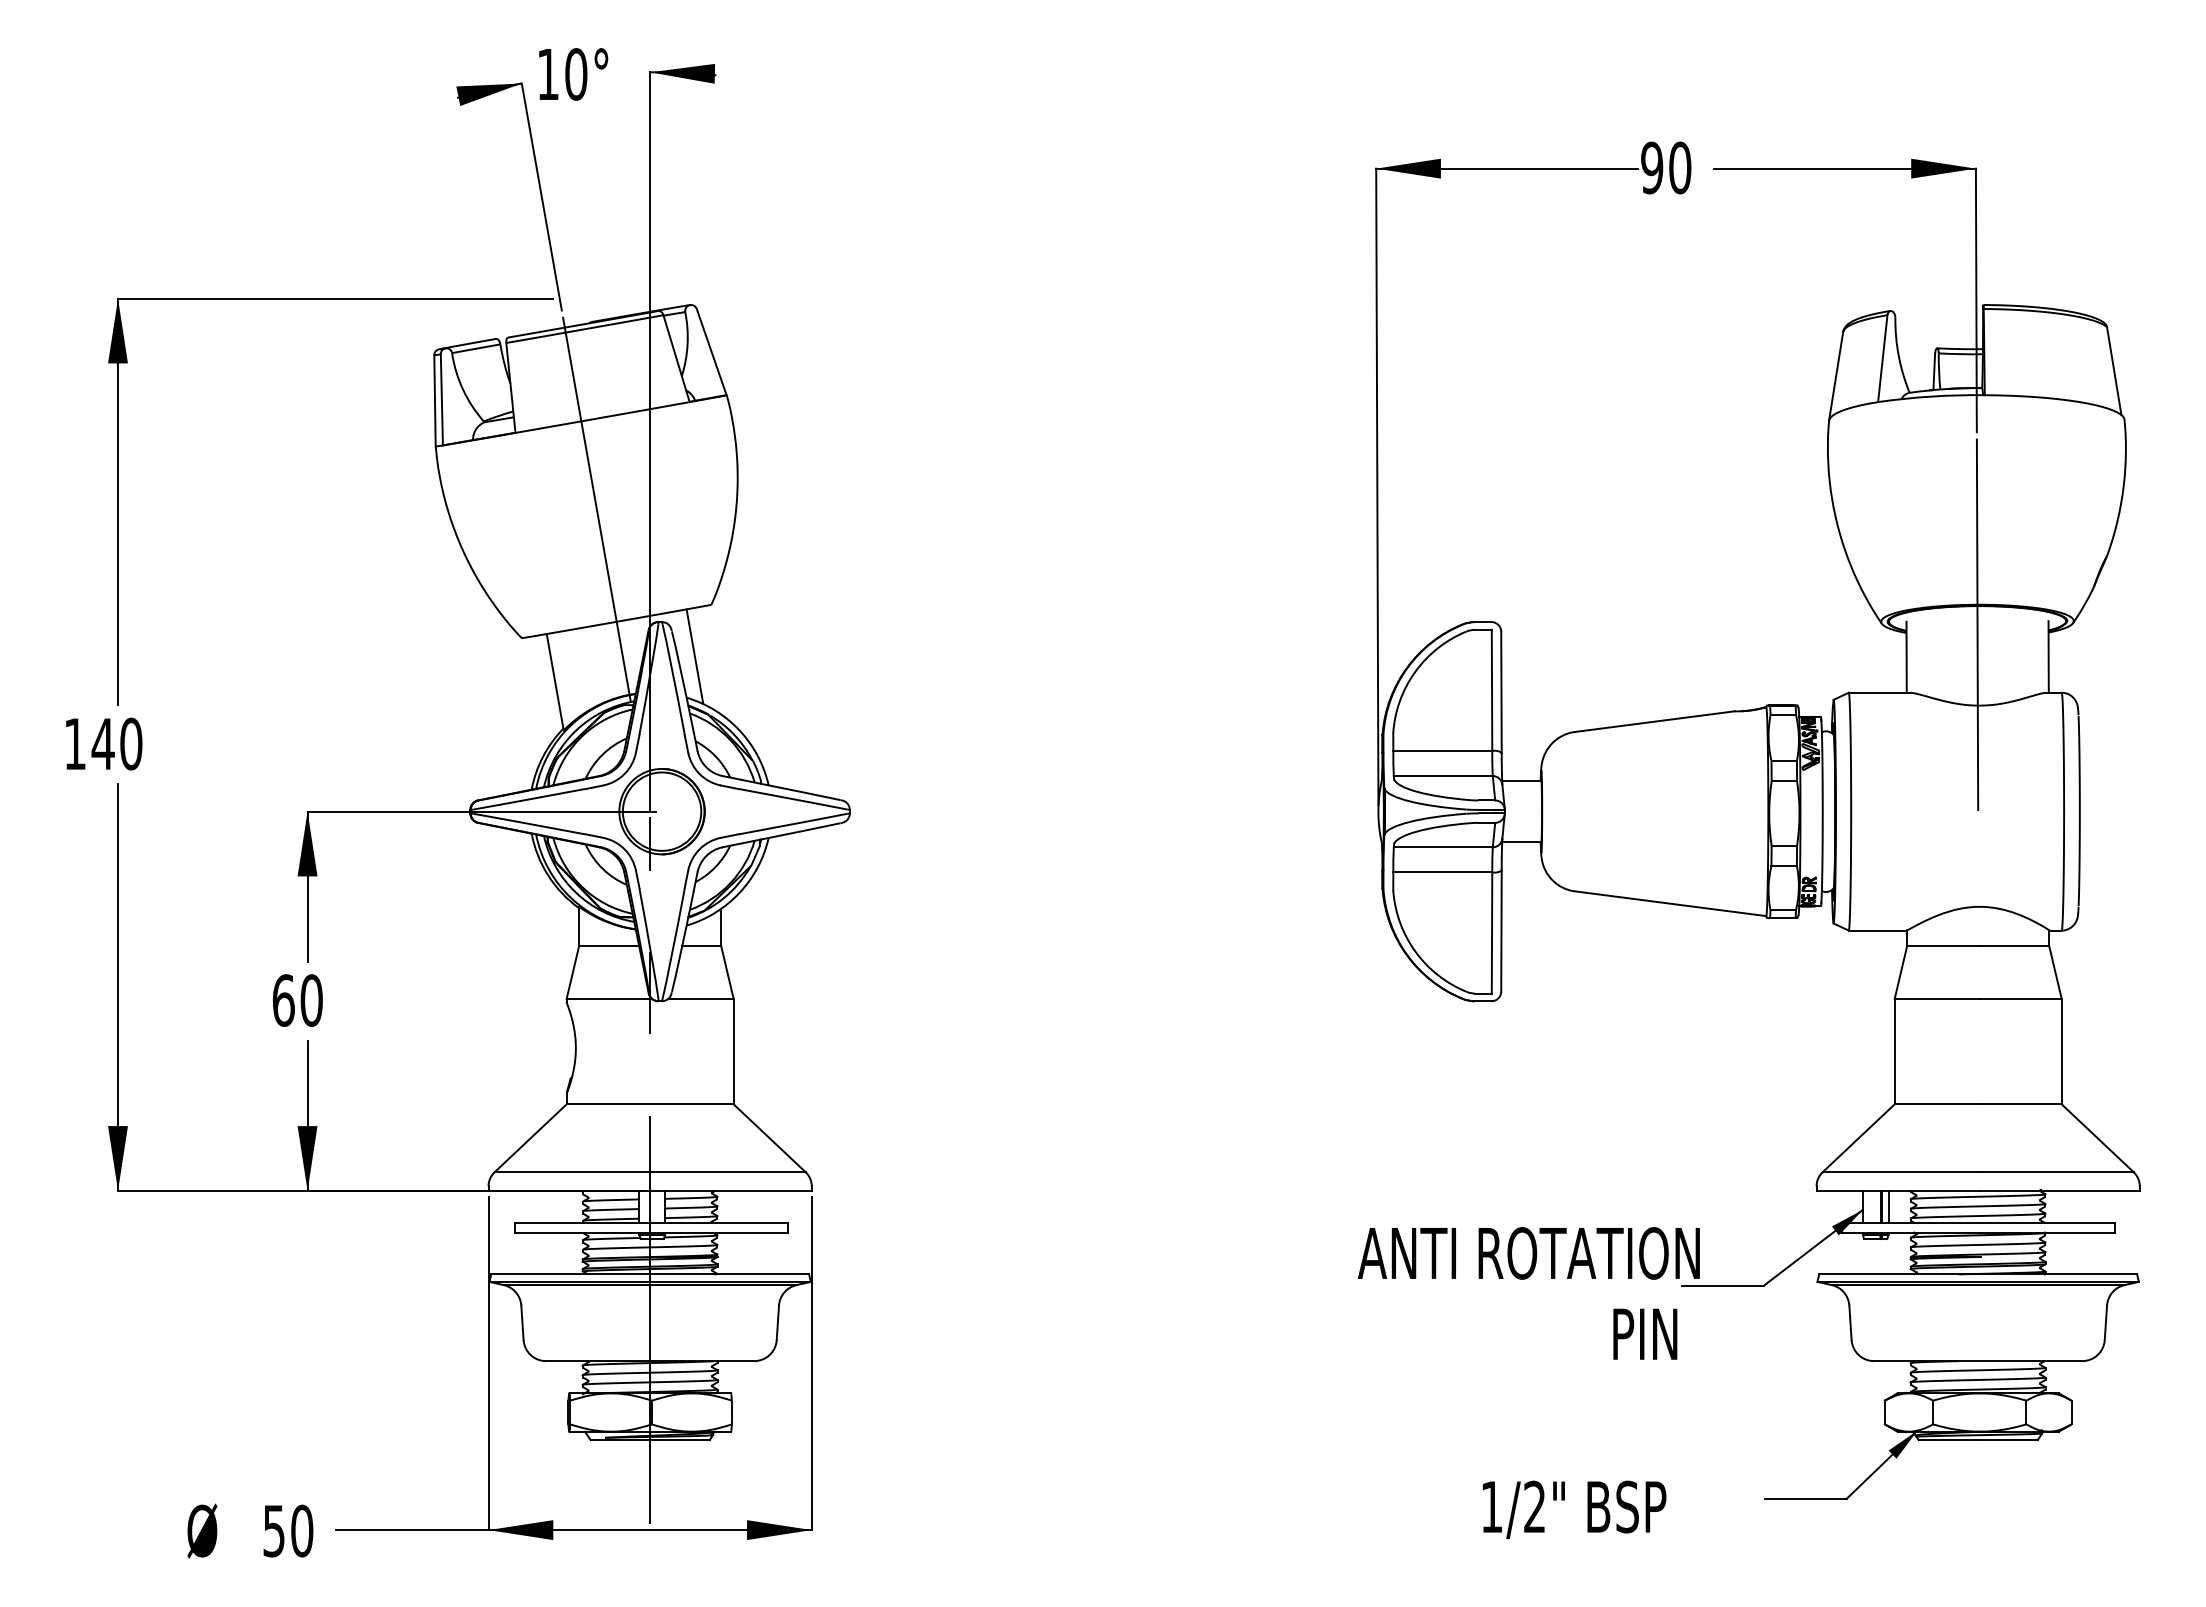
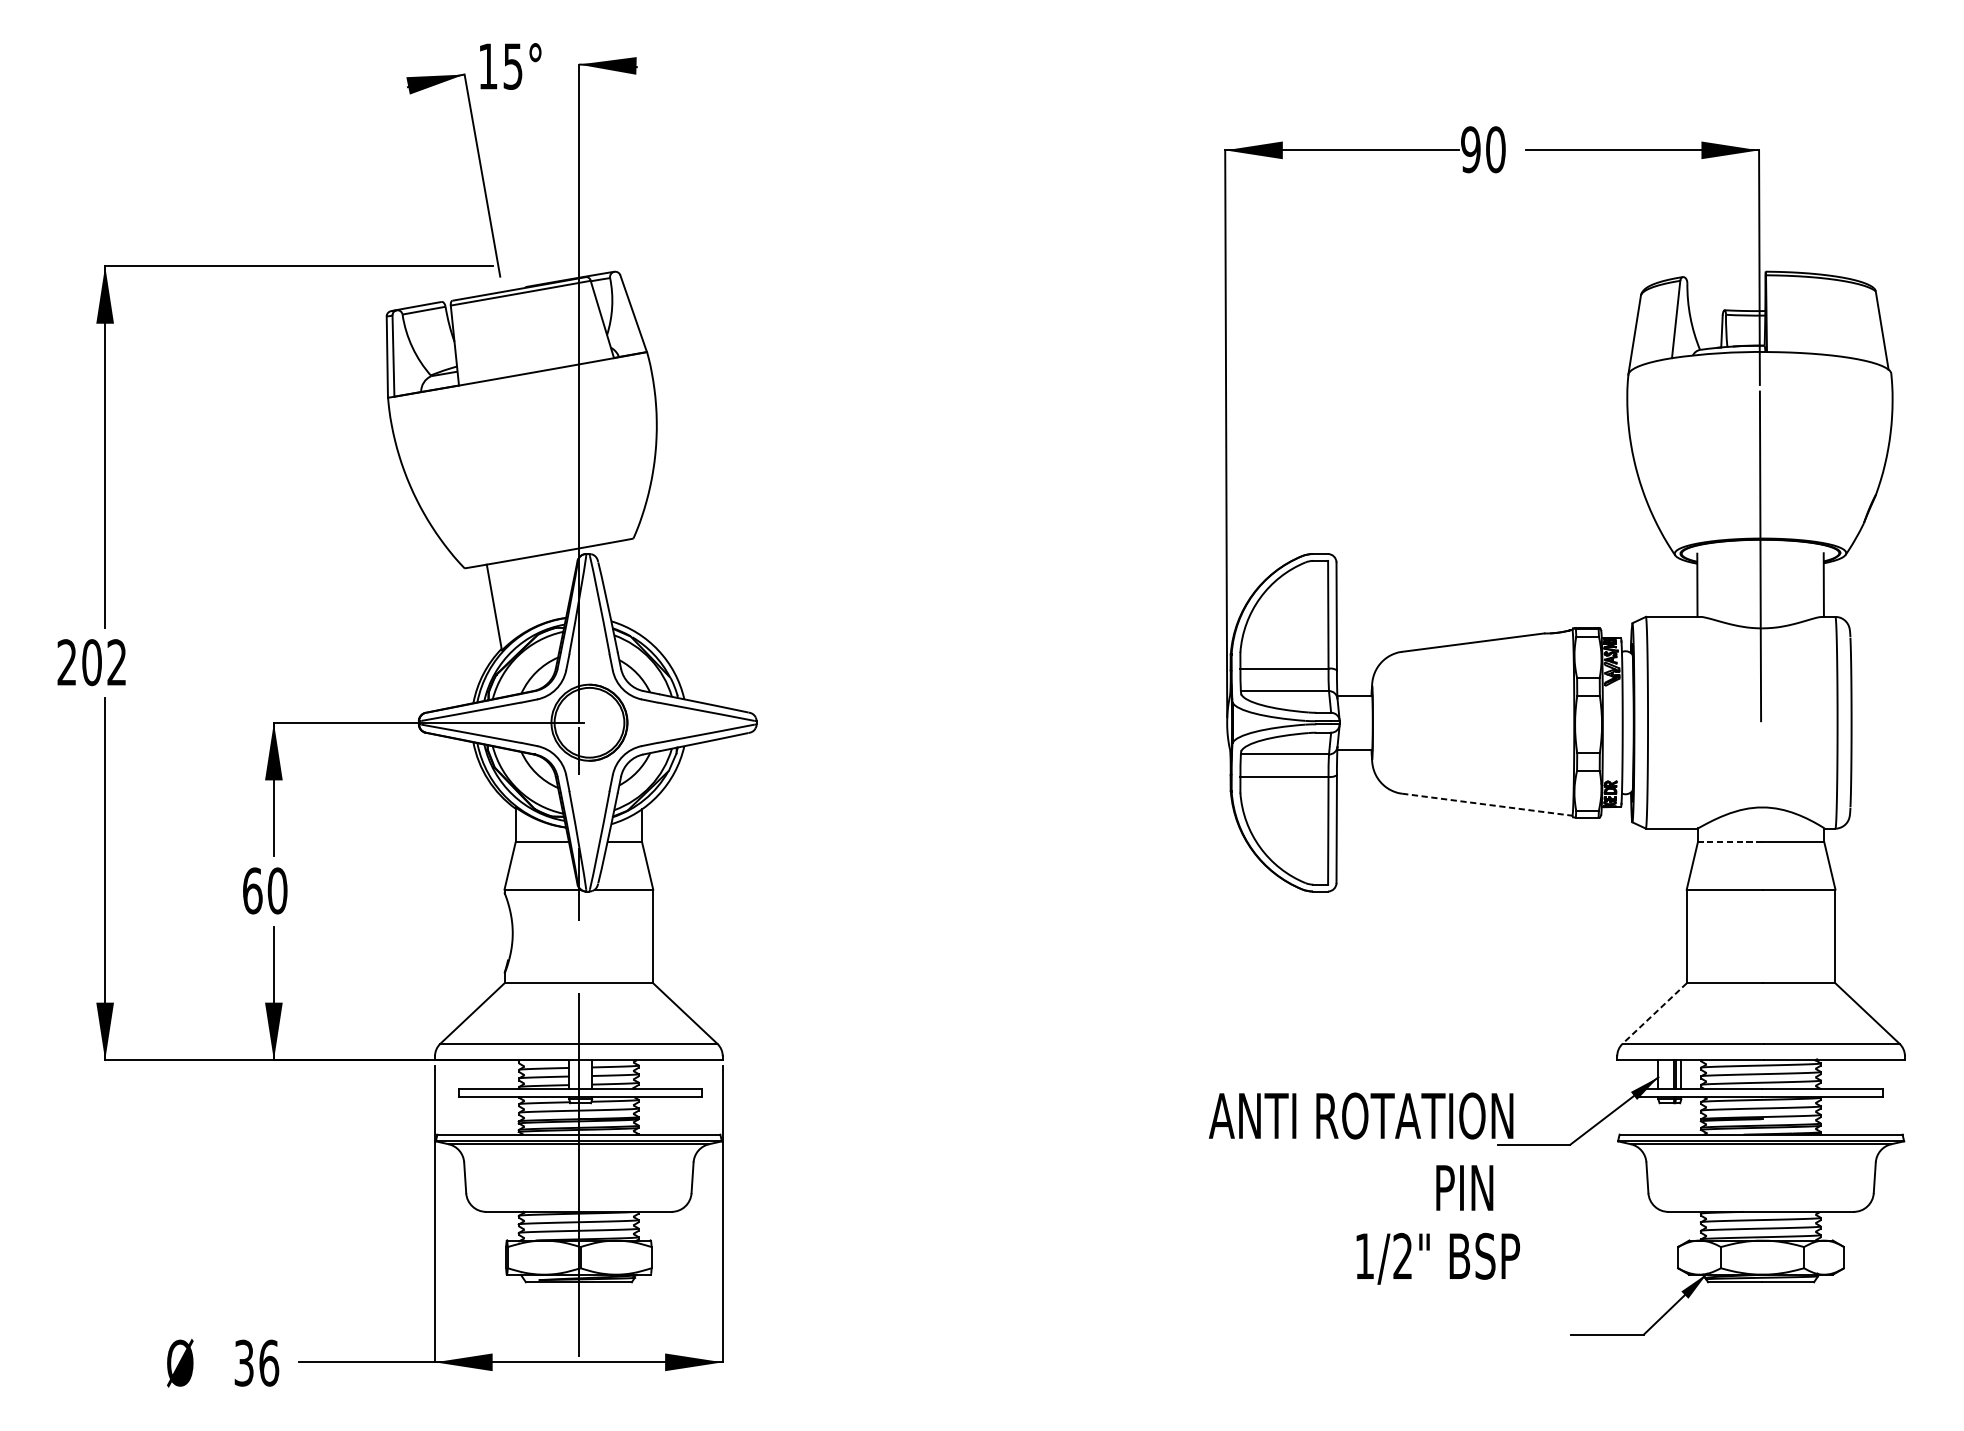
text: (576, 74) -> (513, 66), 10° -> 15°
line: (596, 508) -> (531, 452), removed
line: (694, 656) -> (618, 584), removed
text: (103, 743) -> (92, 662), 140 -> 202
line: (1671, 903) -> (1488, 804), solid -> dashed
line: (1942, 945) -> (1729, 841), solid -> dashed
line: (1858, 1138) -> (1654, 1013), solid -> dashed
text: (1574, 1509) -> (1438, 1258), moved
text: (288, 1530) -> (256, 1362), 50 -> 36

